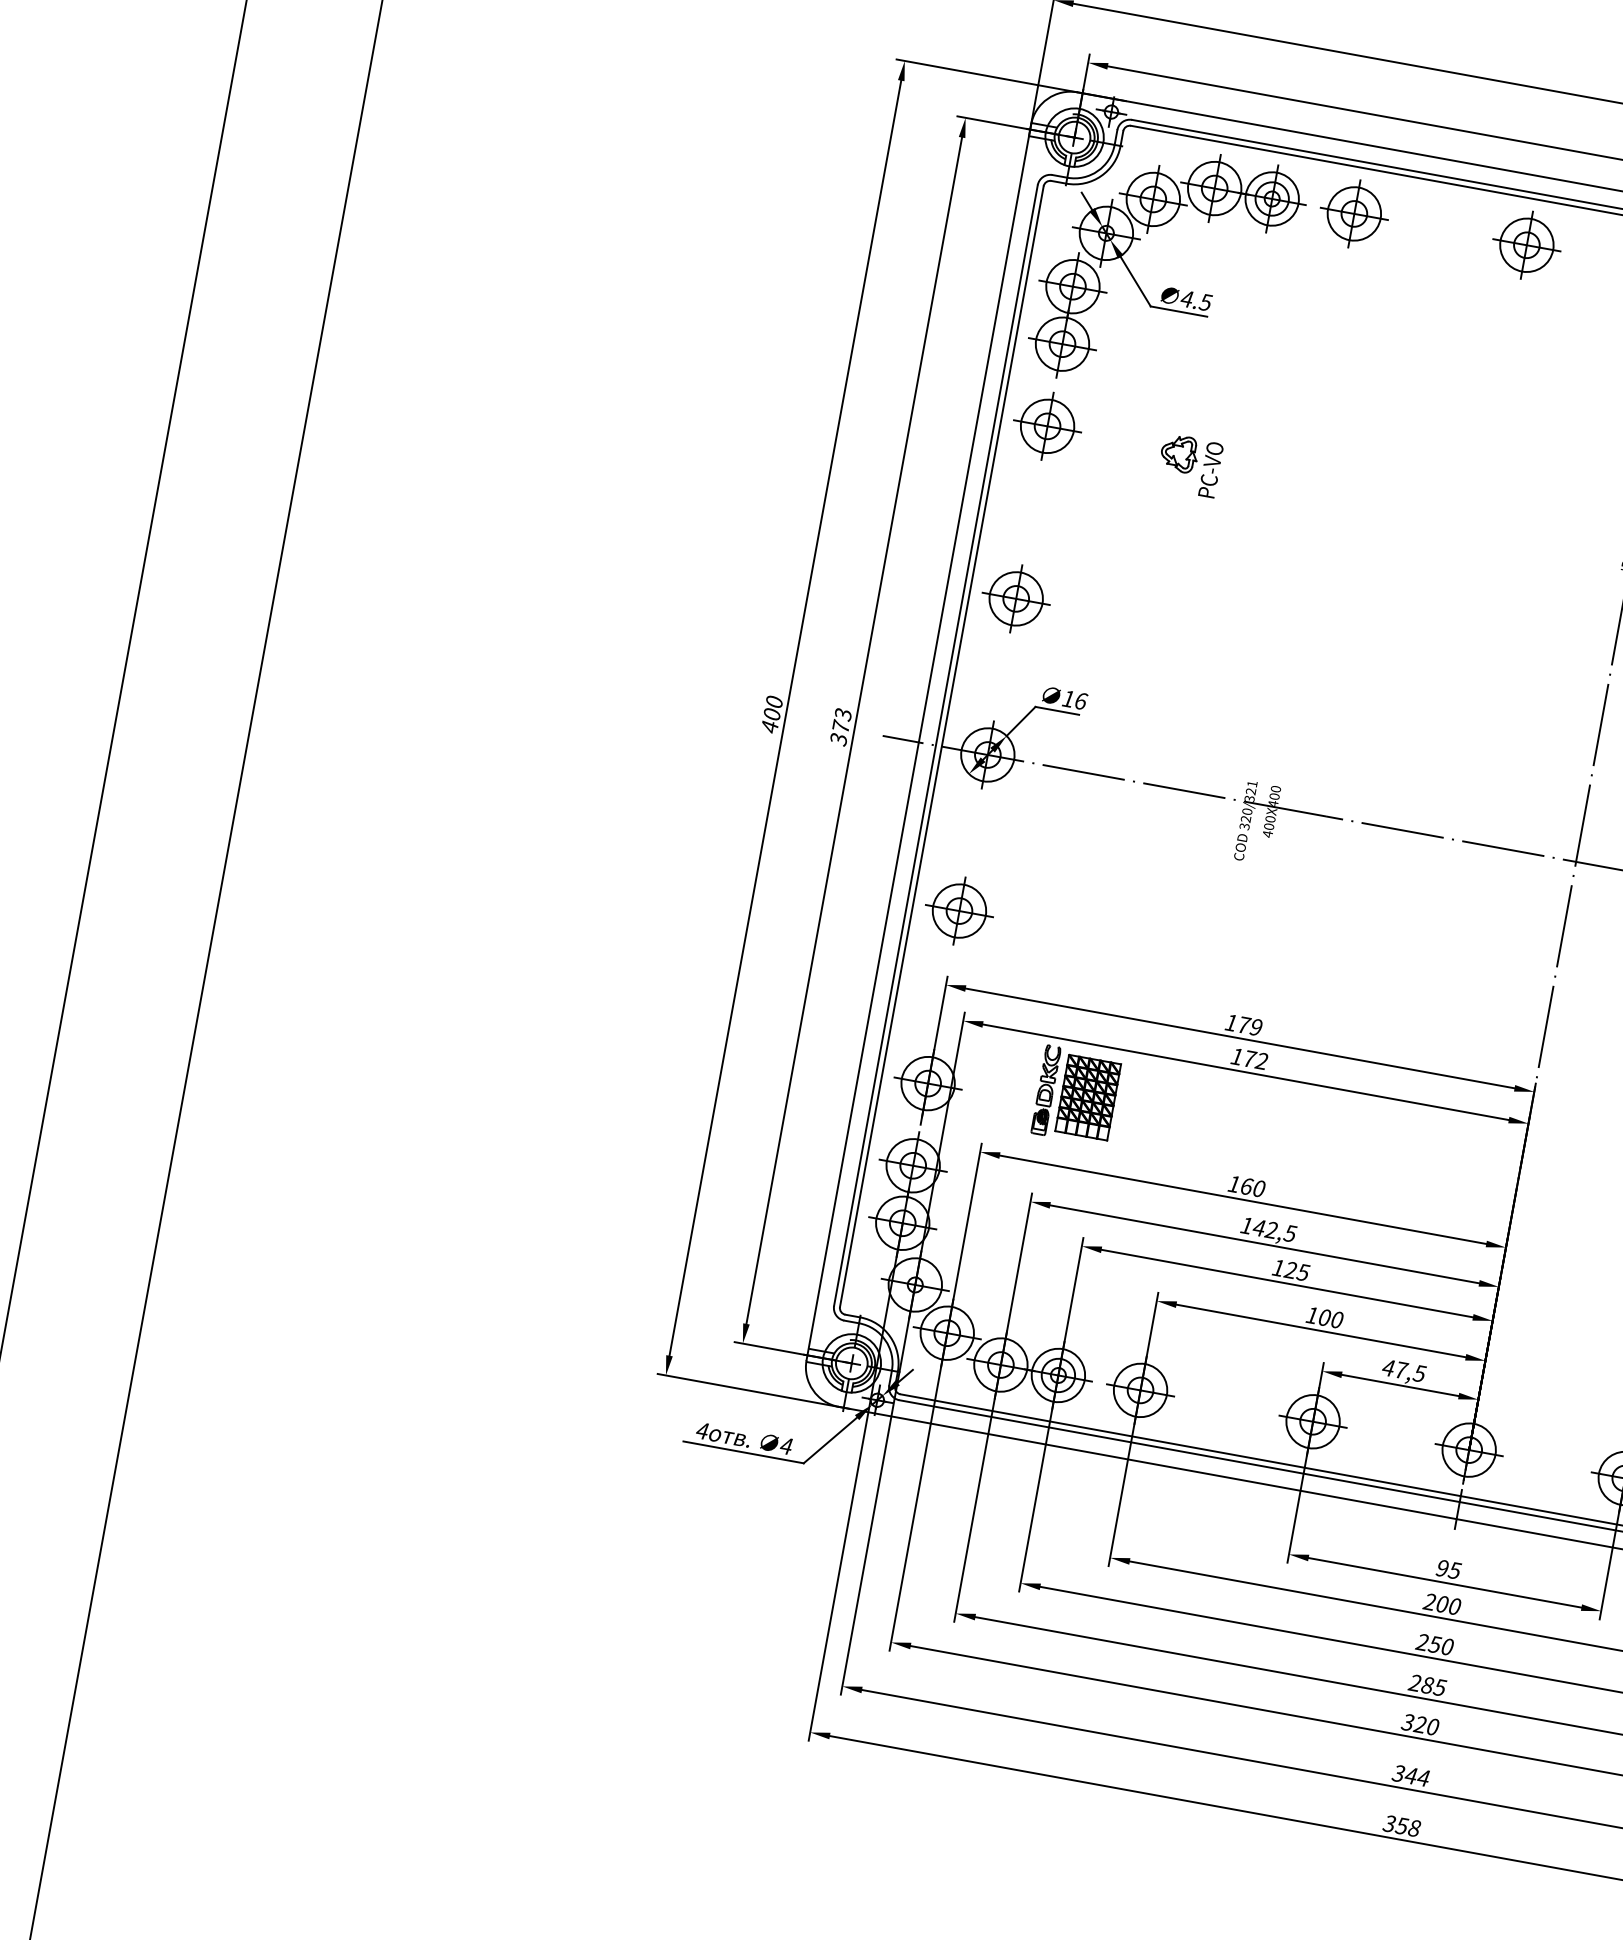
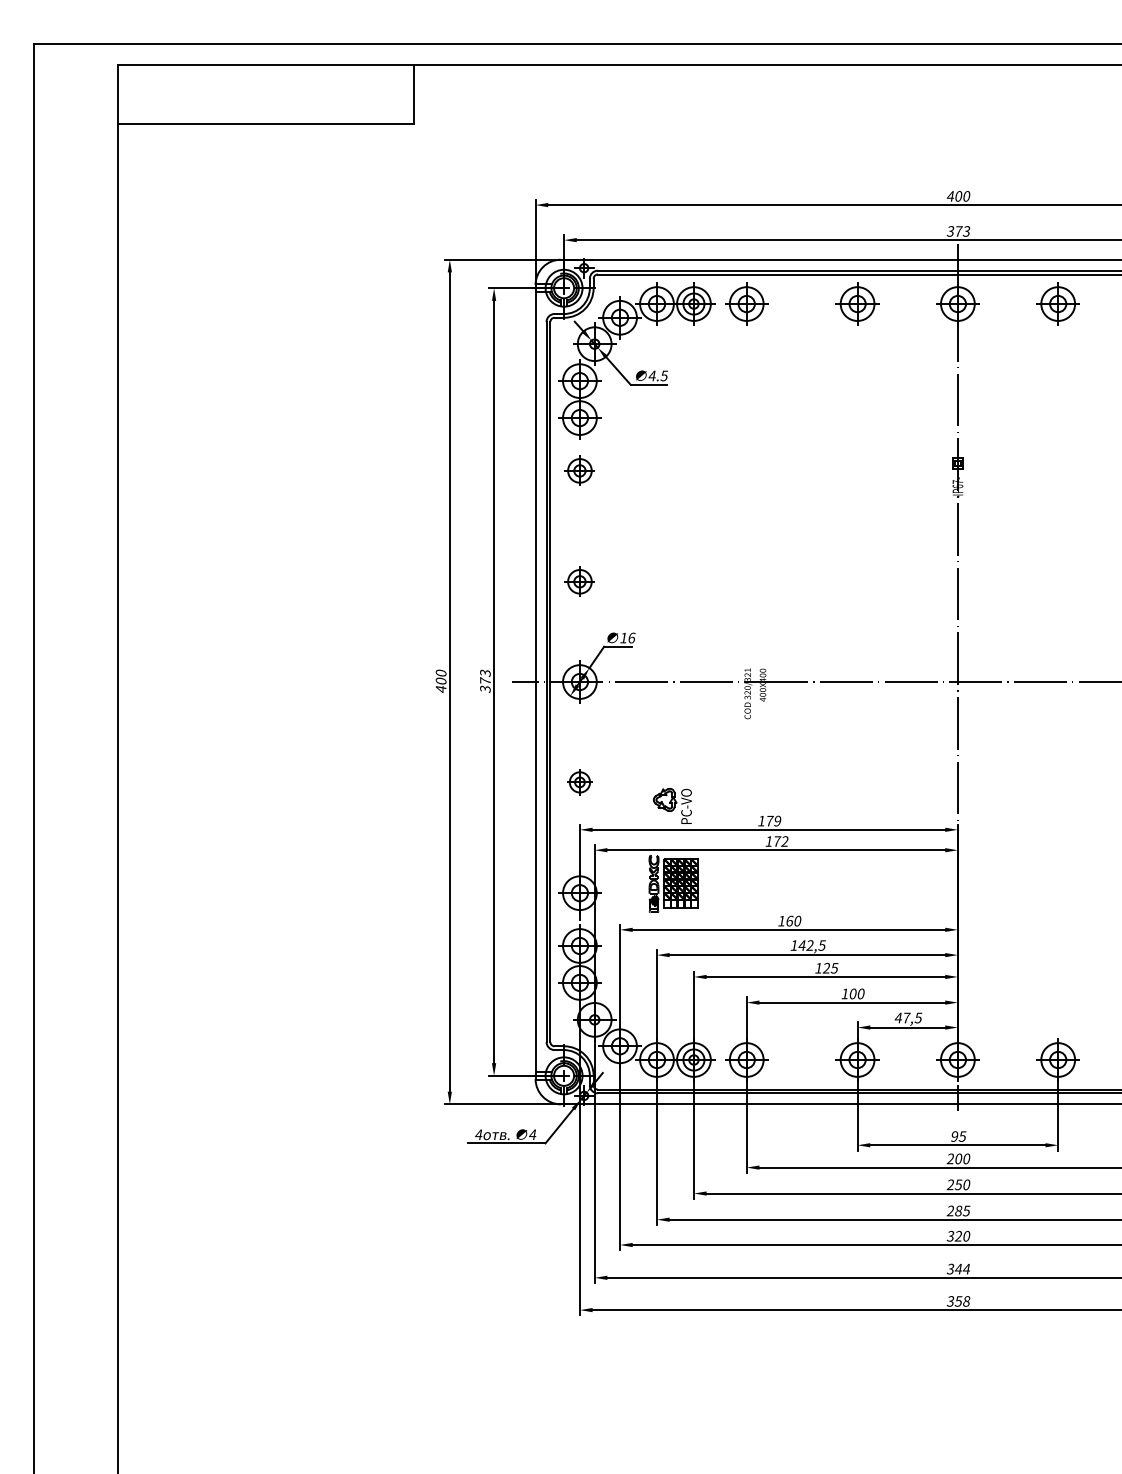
part: (1047, 425) -> (579, 470), size x0.7
part: (1189, 464) -> (672, 805), moved
part: (1015, 598) -> (579, 581), size x0.7
part: (958, 911) -> (579, 782), size x0.6

